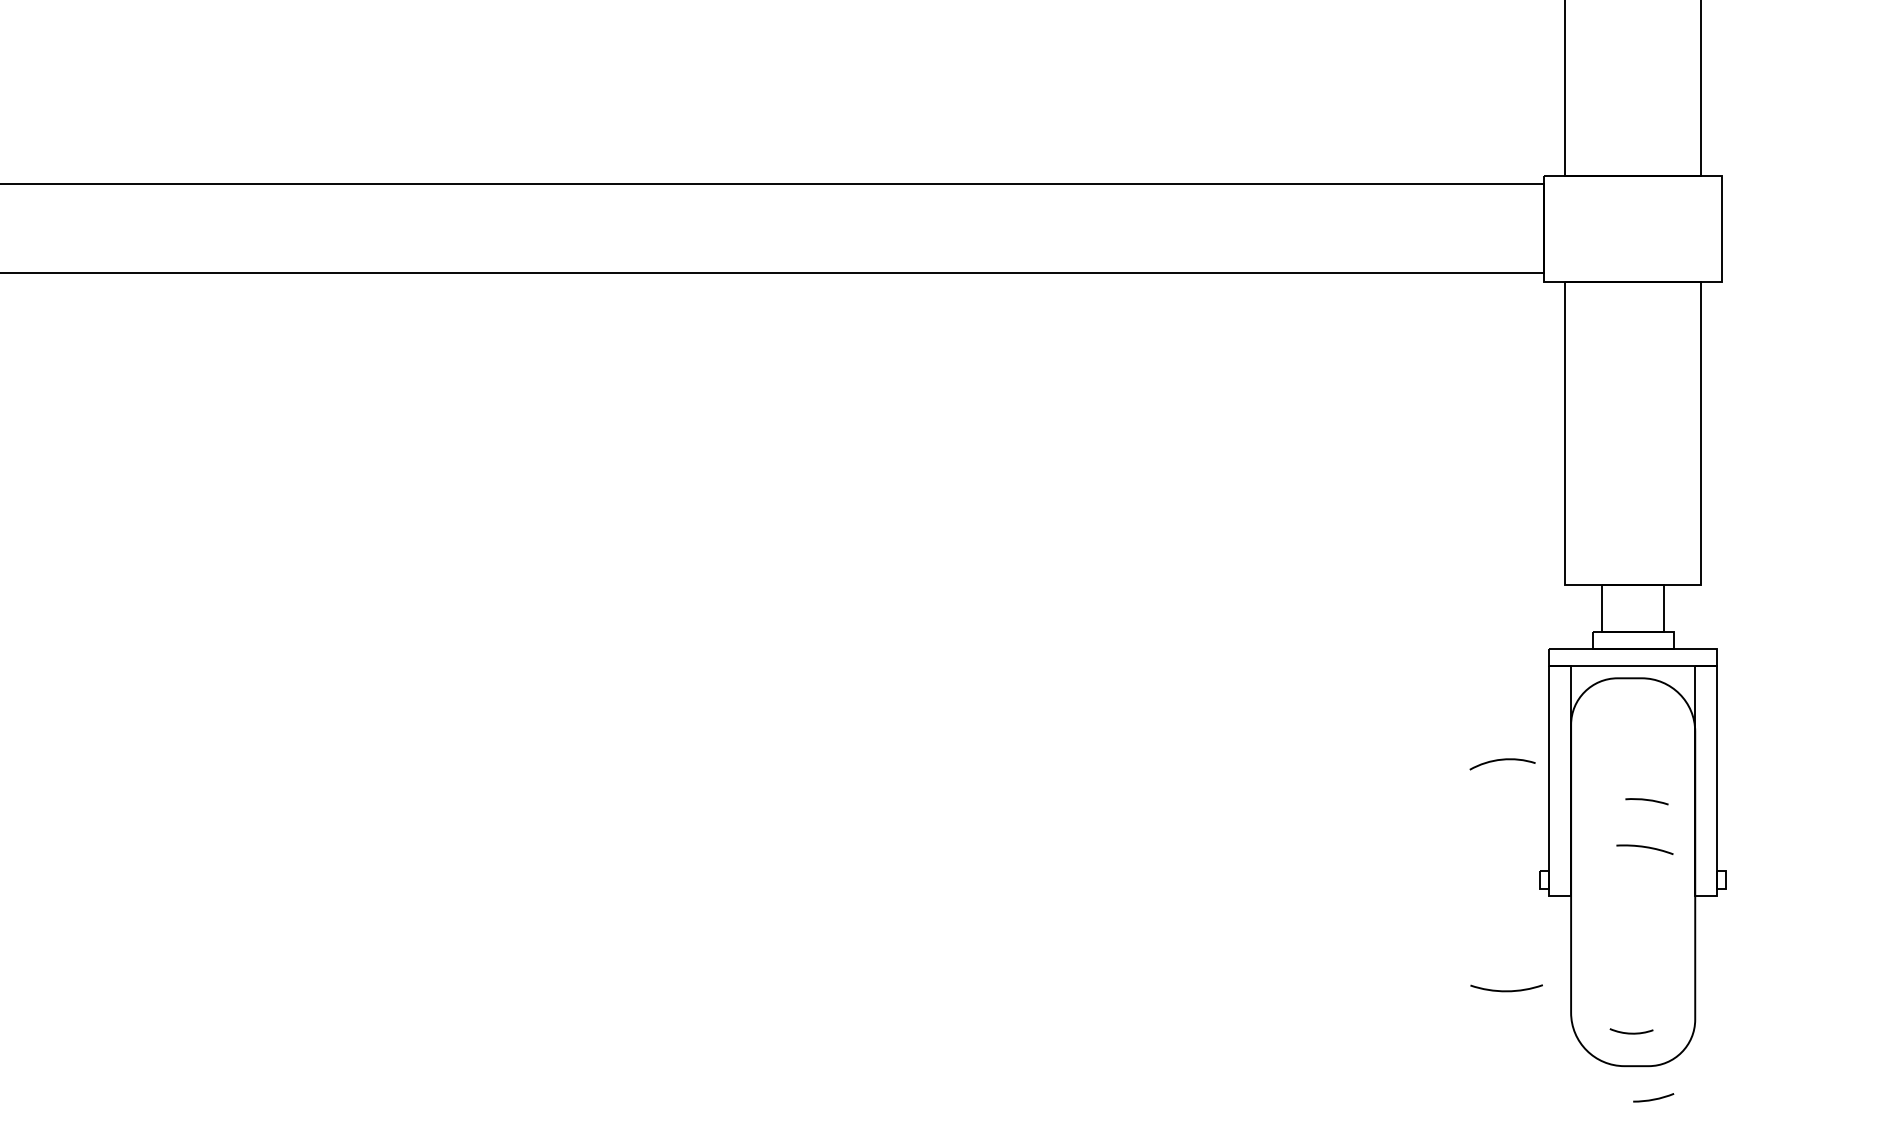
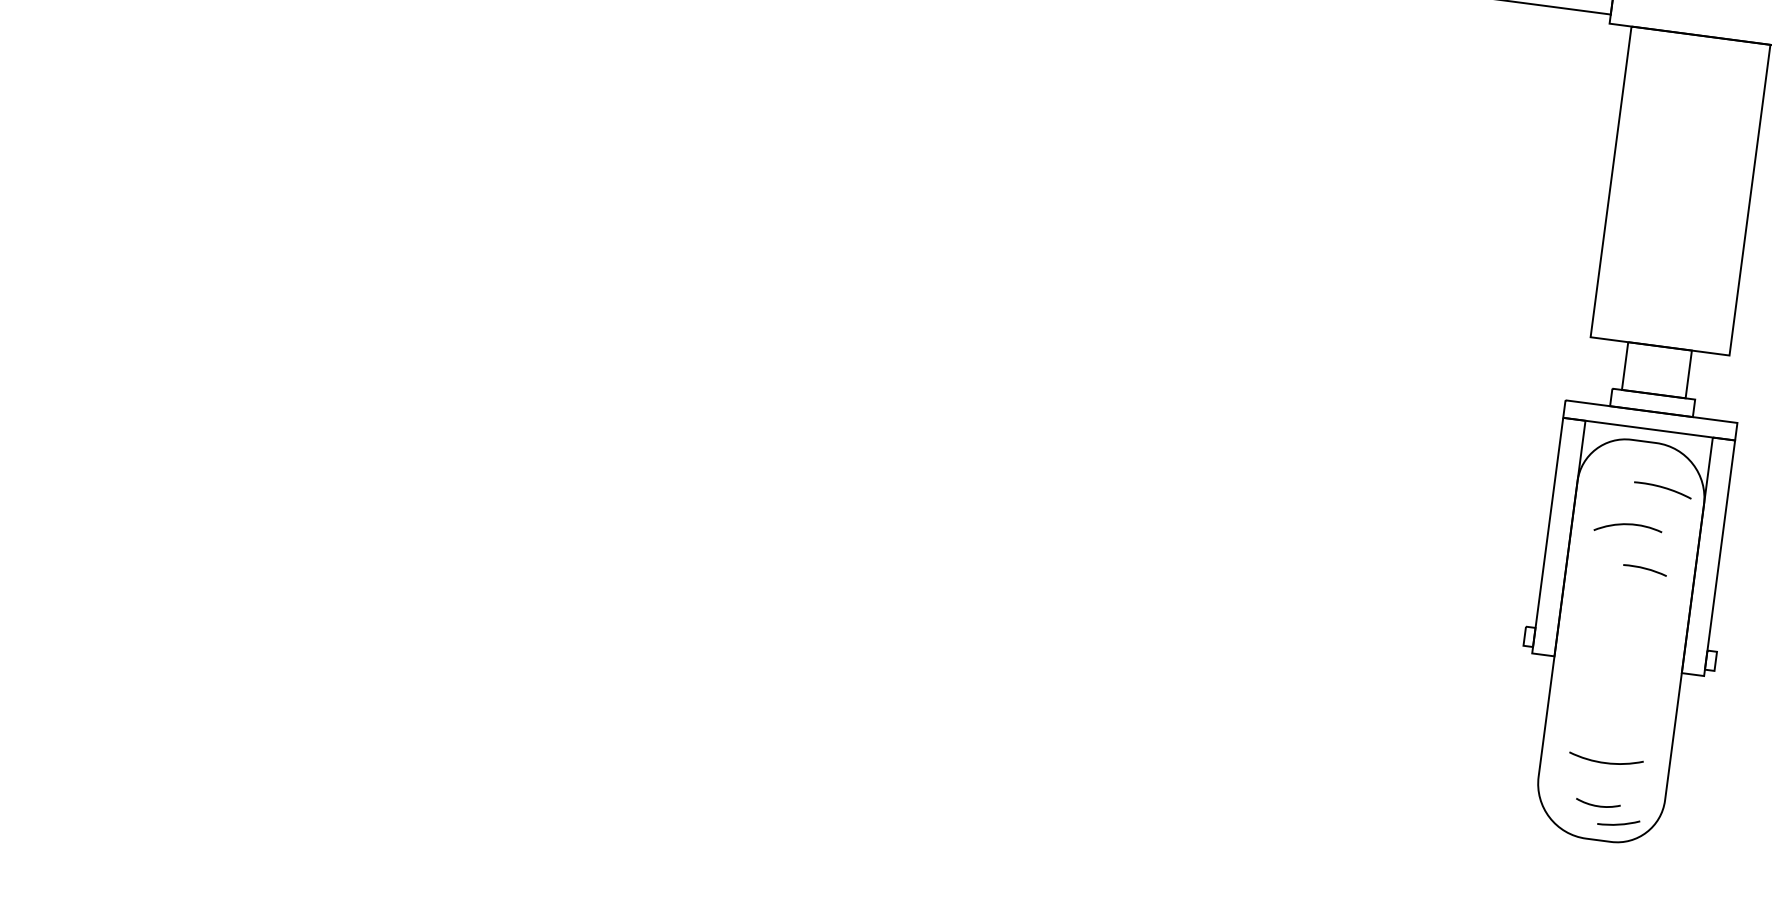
arc: (1502, 760) -> (1628, 525), moved
arc: (1644, 847) -> (1662, 487), moved
arc: (1506, 990) -> (1605, 762), moved
arc: (1653, 1098) -> (1618, 823), moved

